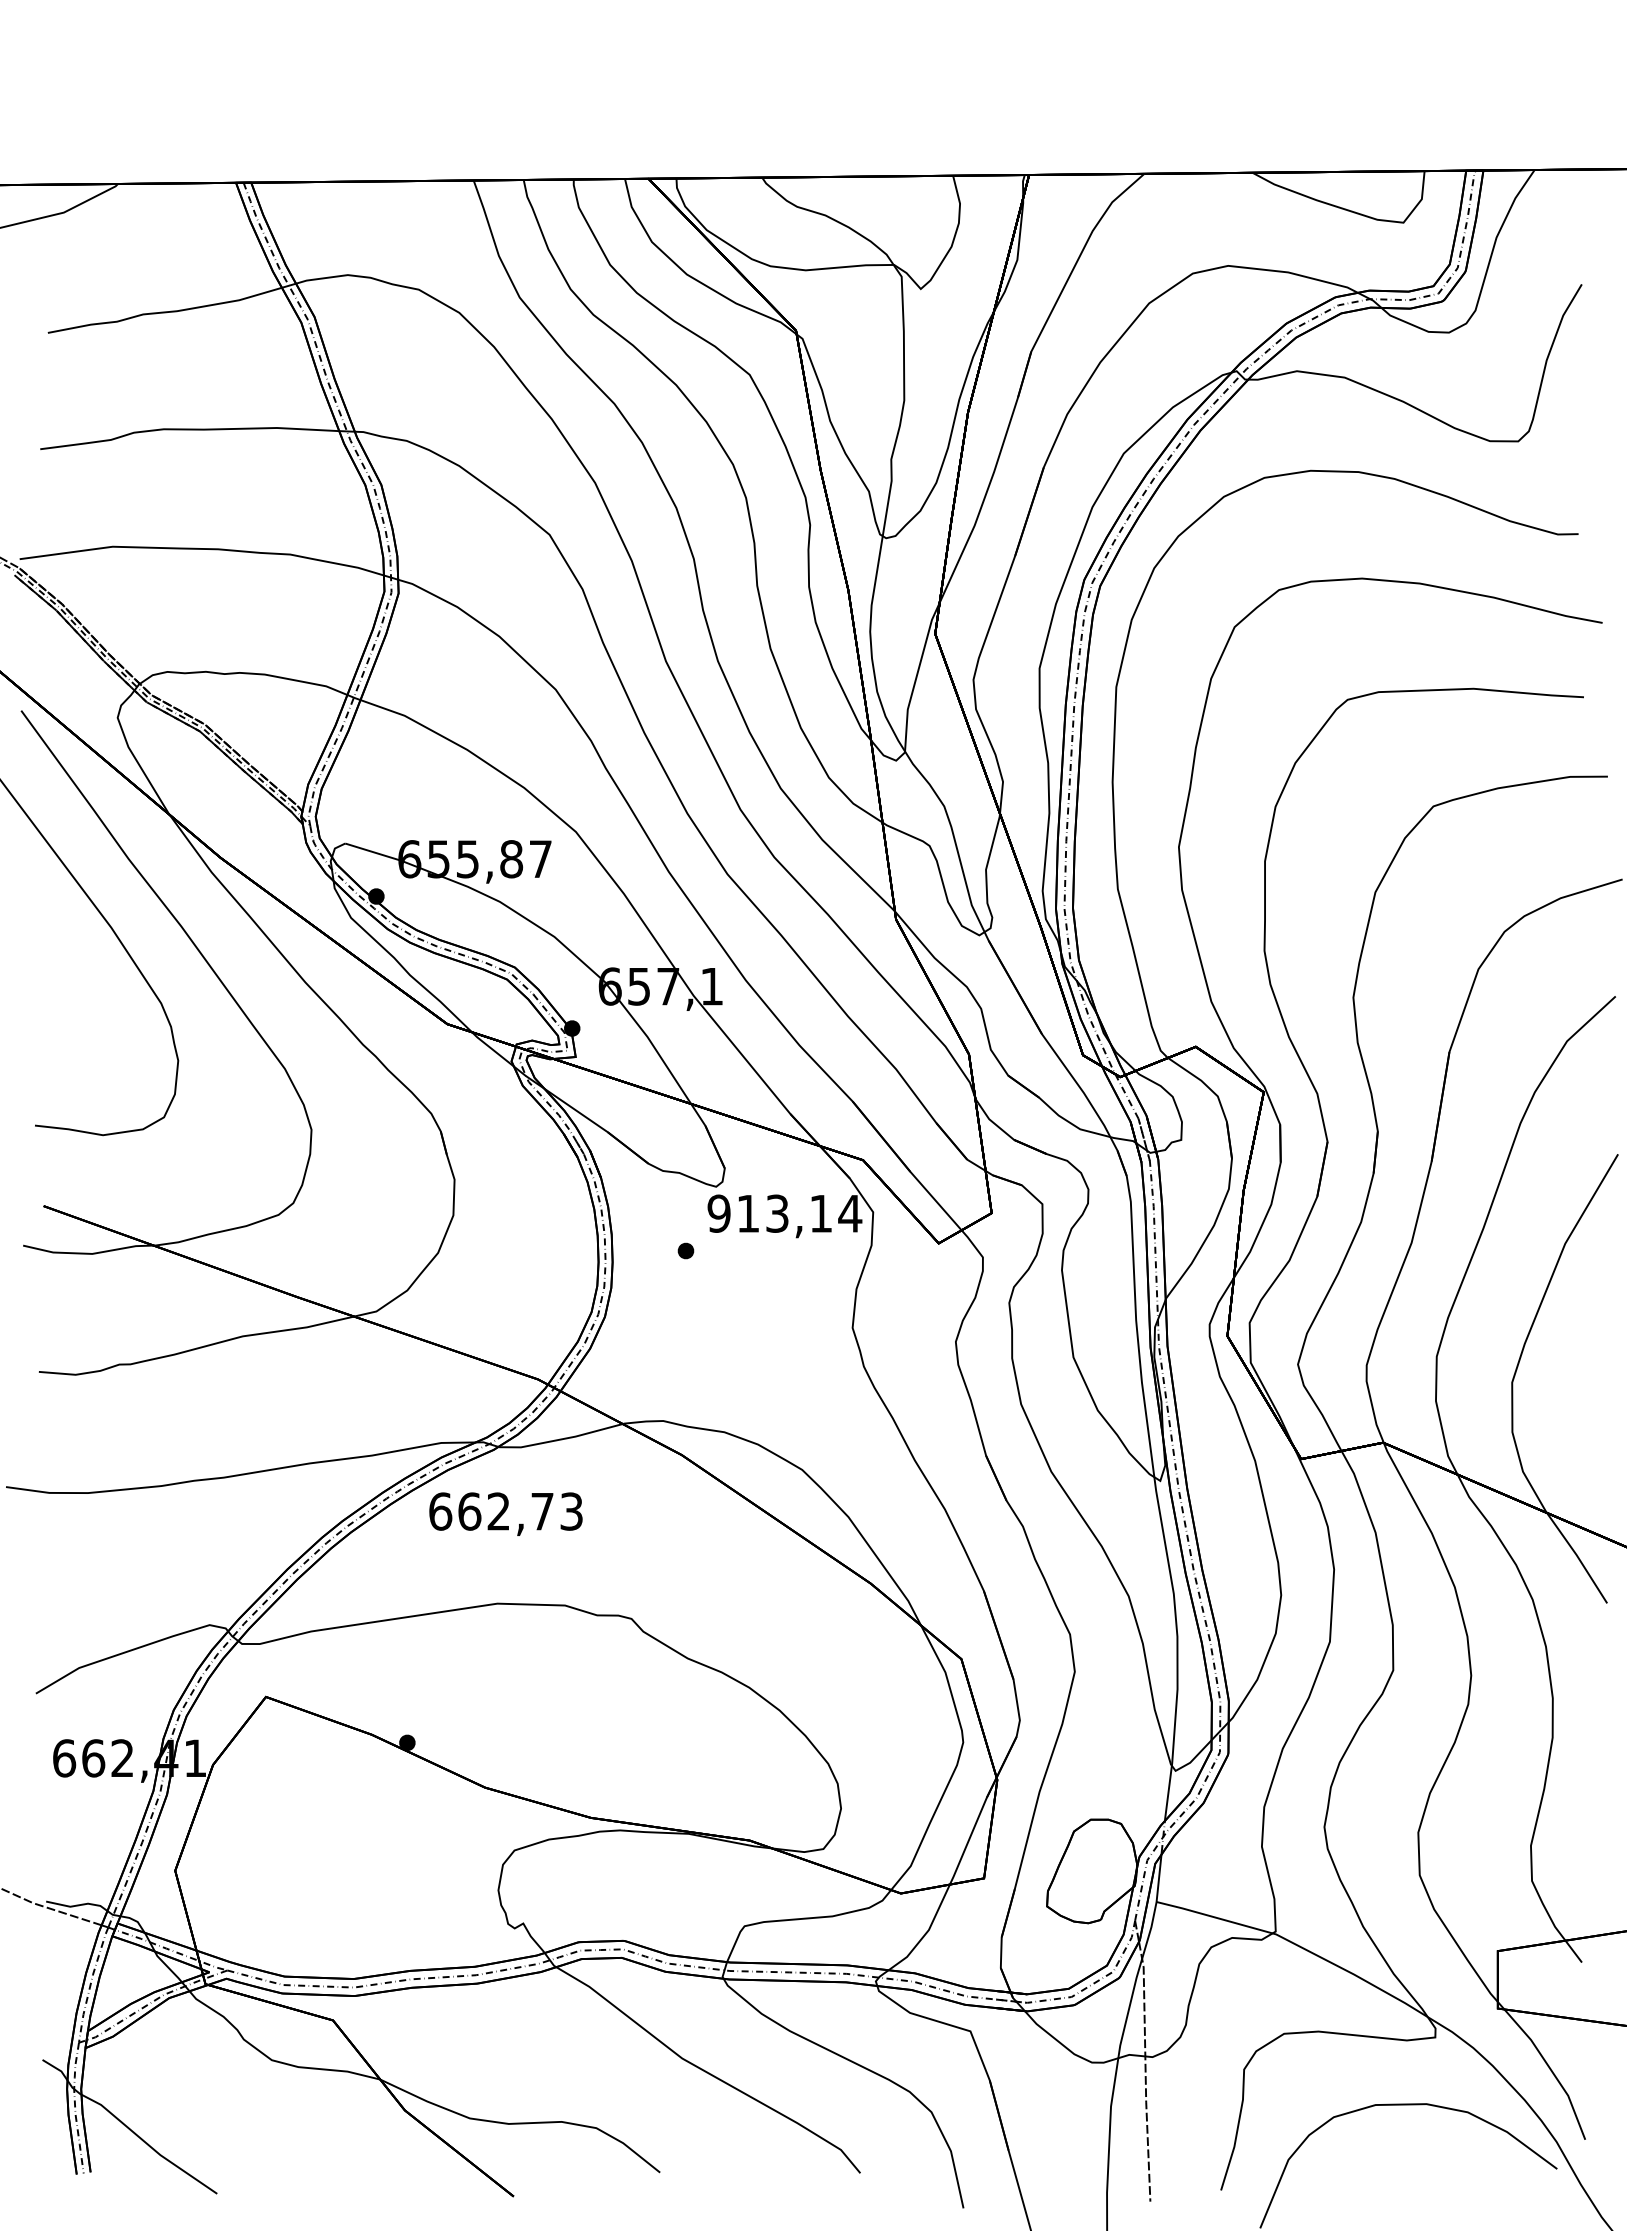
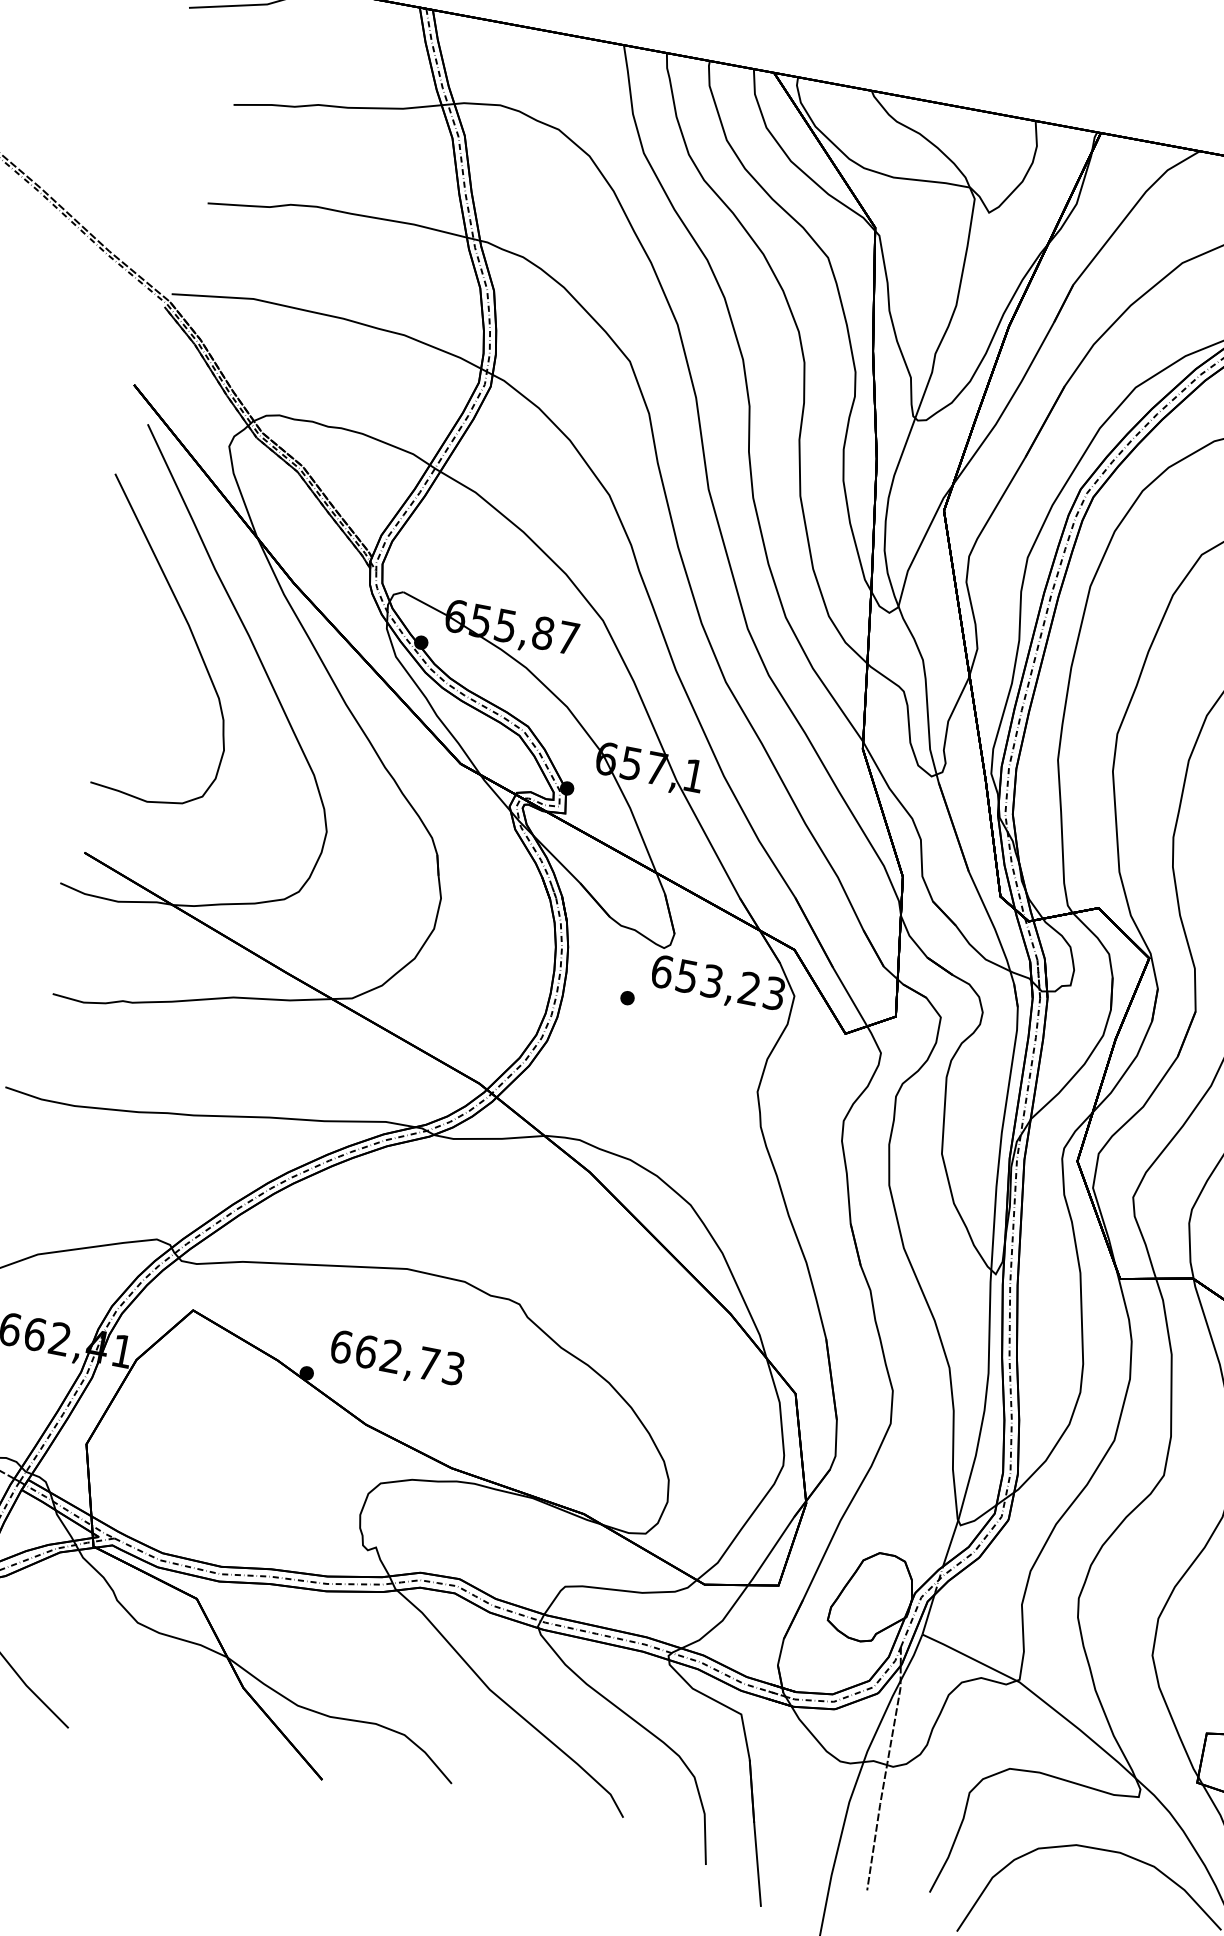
text: (784, 1213) -> (718, 982), 913,14 -> 653,23
text: (505, 1513) -> (396, 1359), moved

